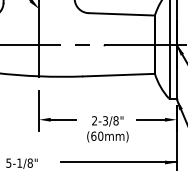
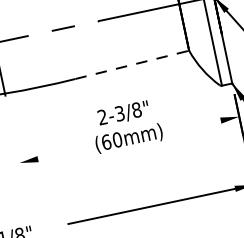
line: (119, 75) -> (133, 65), solid -> dashed
line: (39, 111) -> (17, 149), removed
line: (63, 119) -> (58, 154), removed
line: (151, 119) -> (199, 124), removed
text: (107, 129) -> (126, 126), moved

